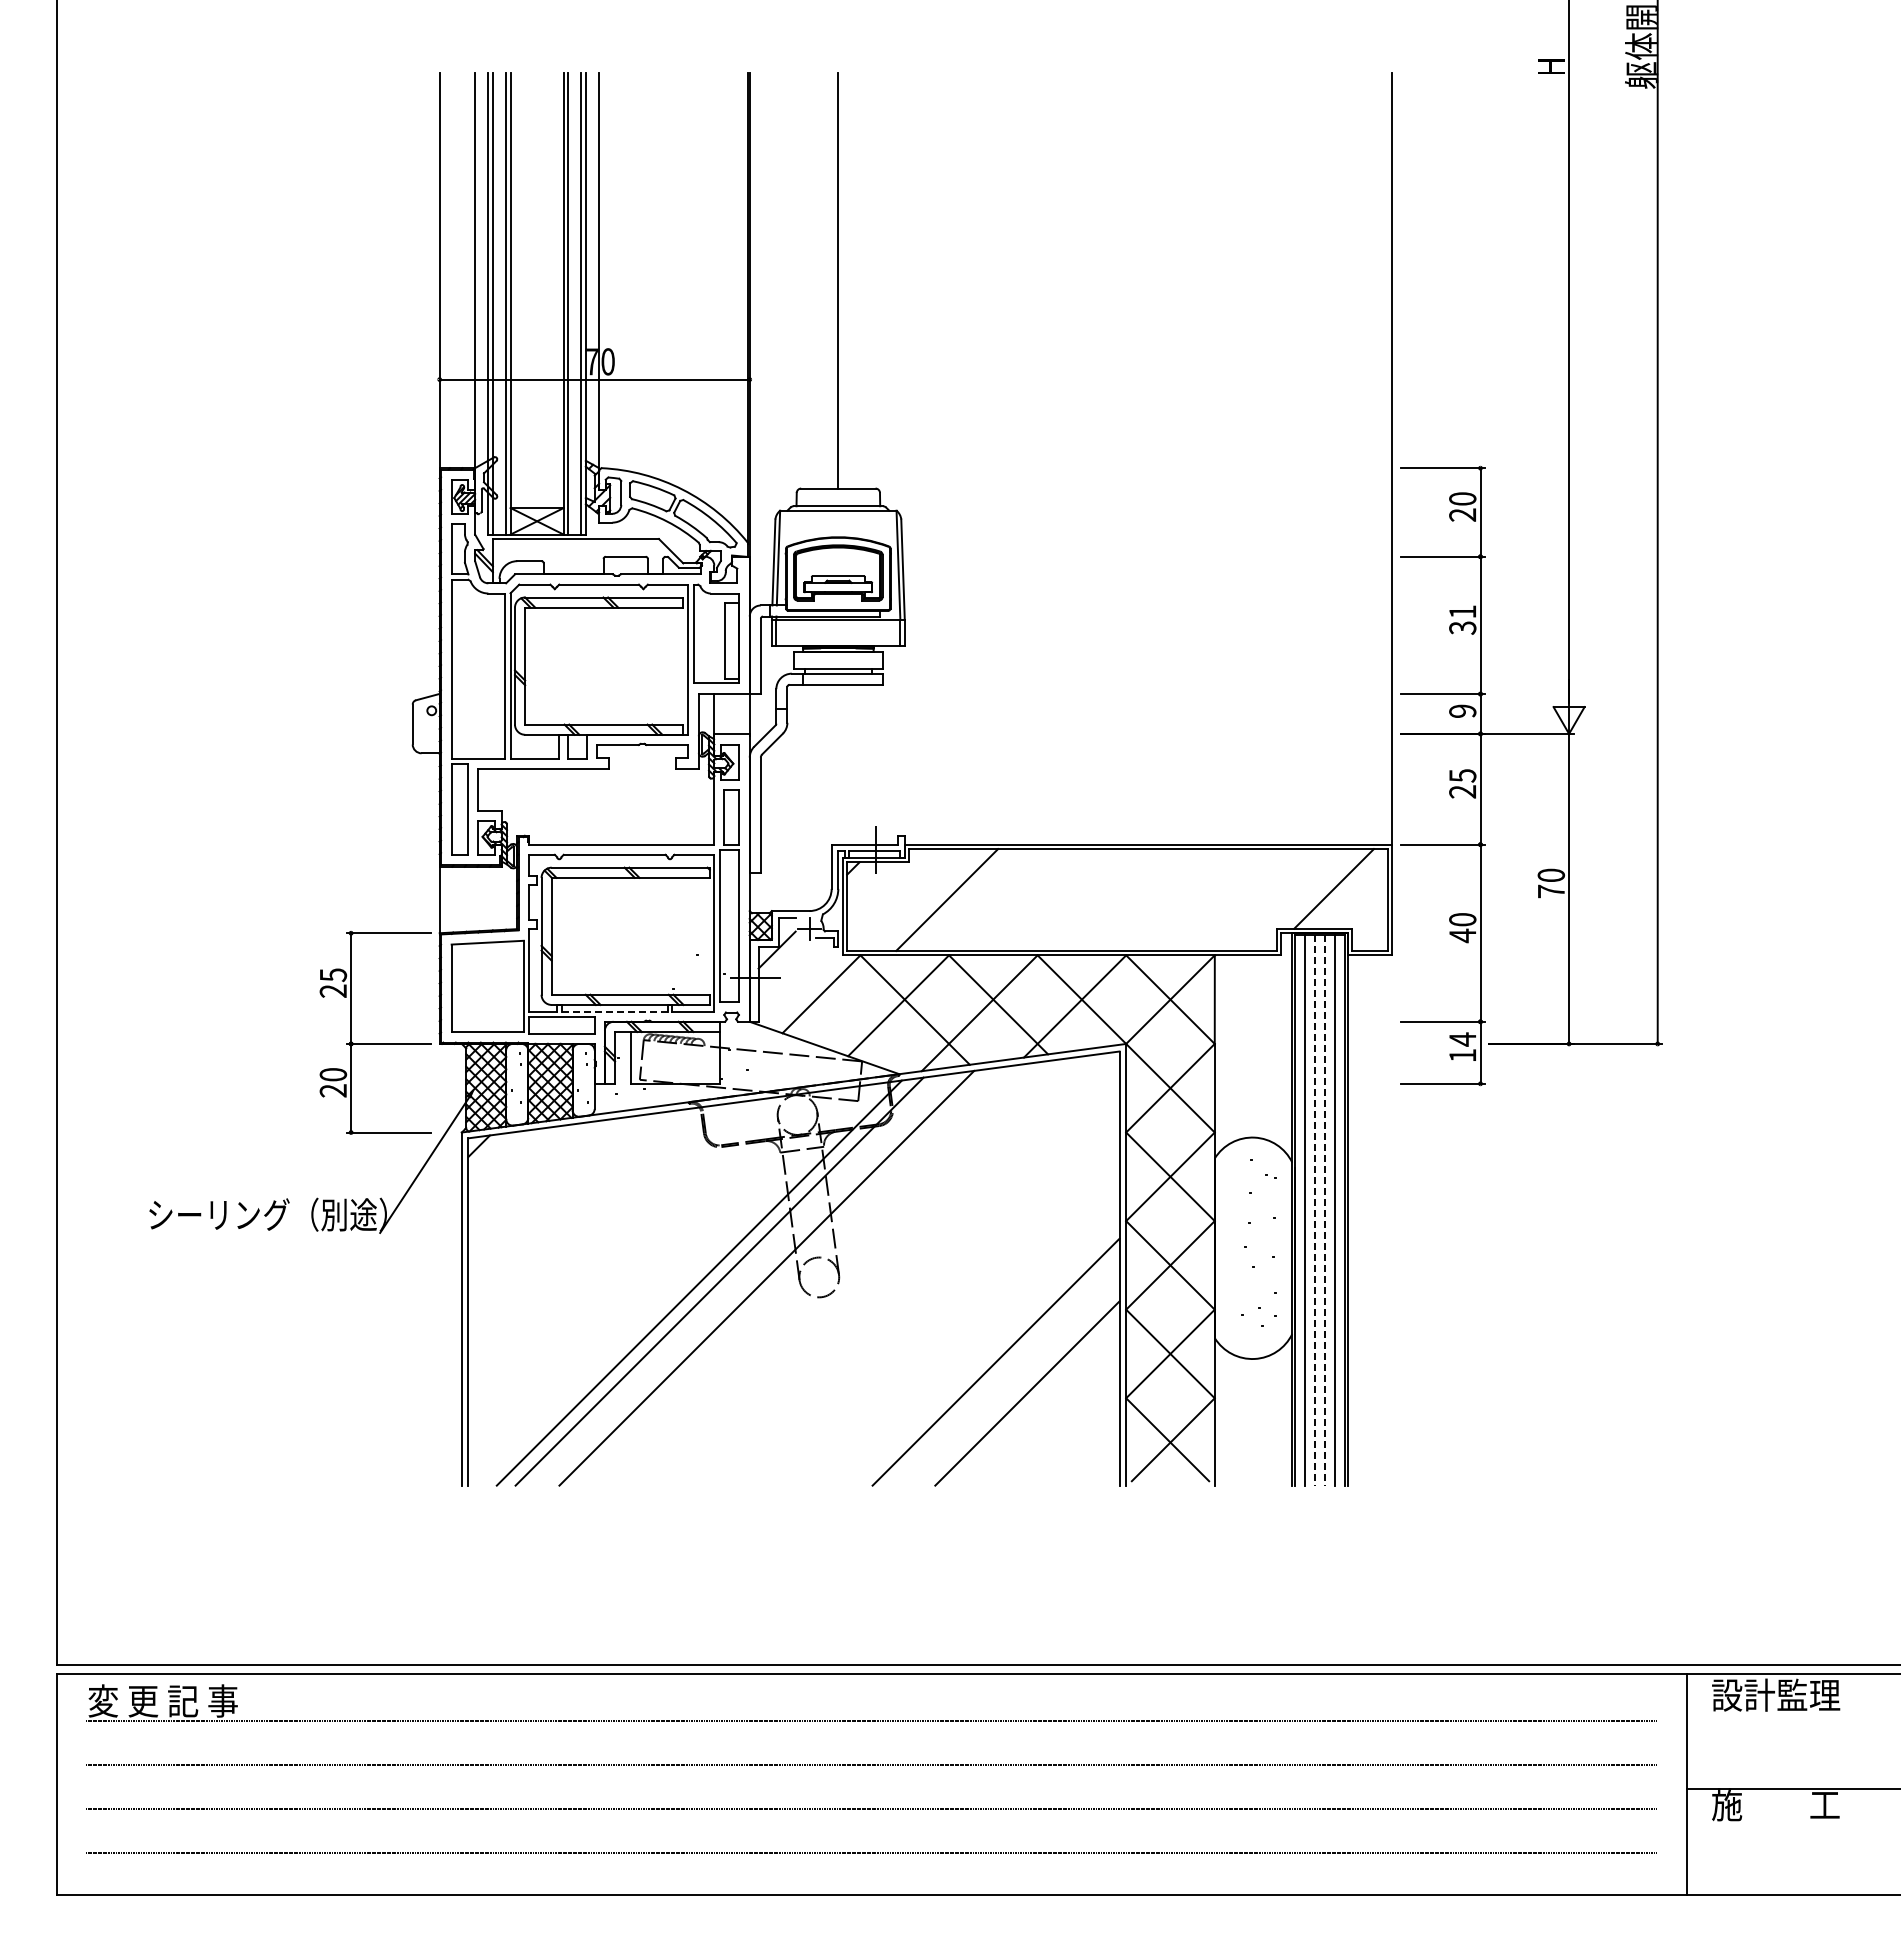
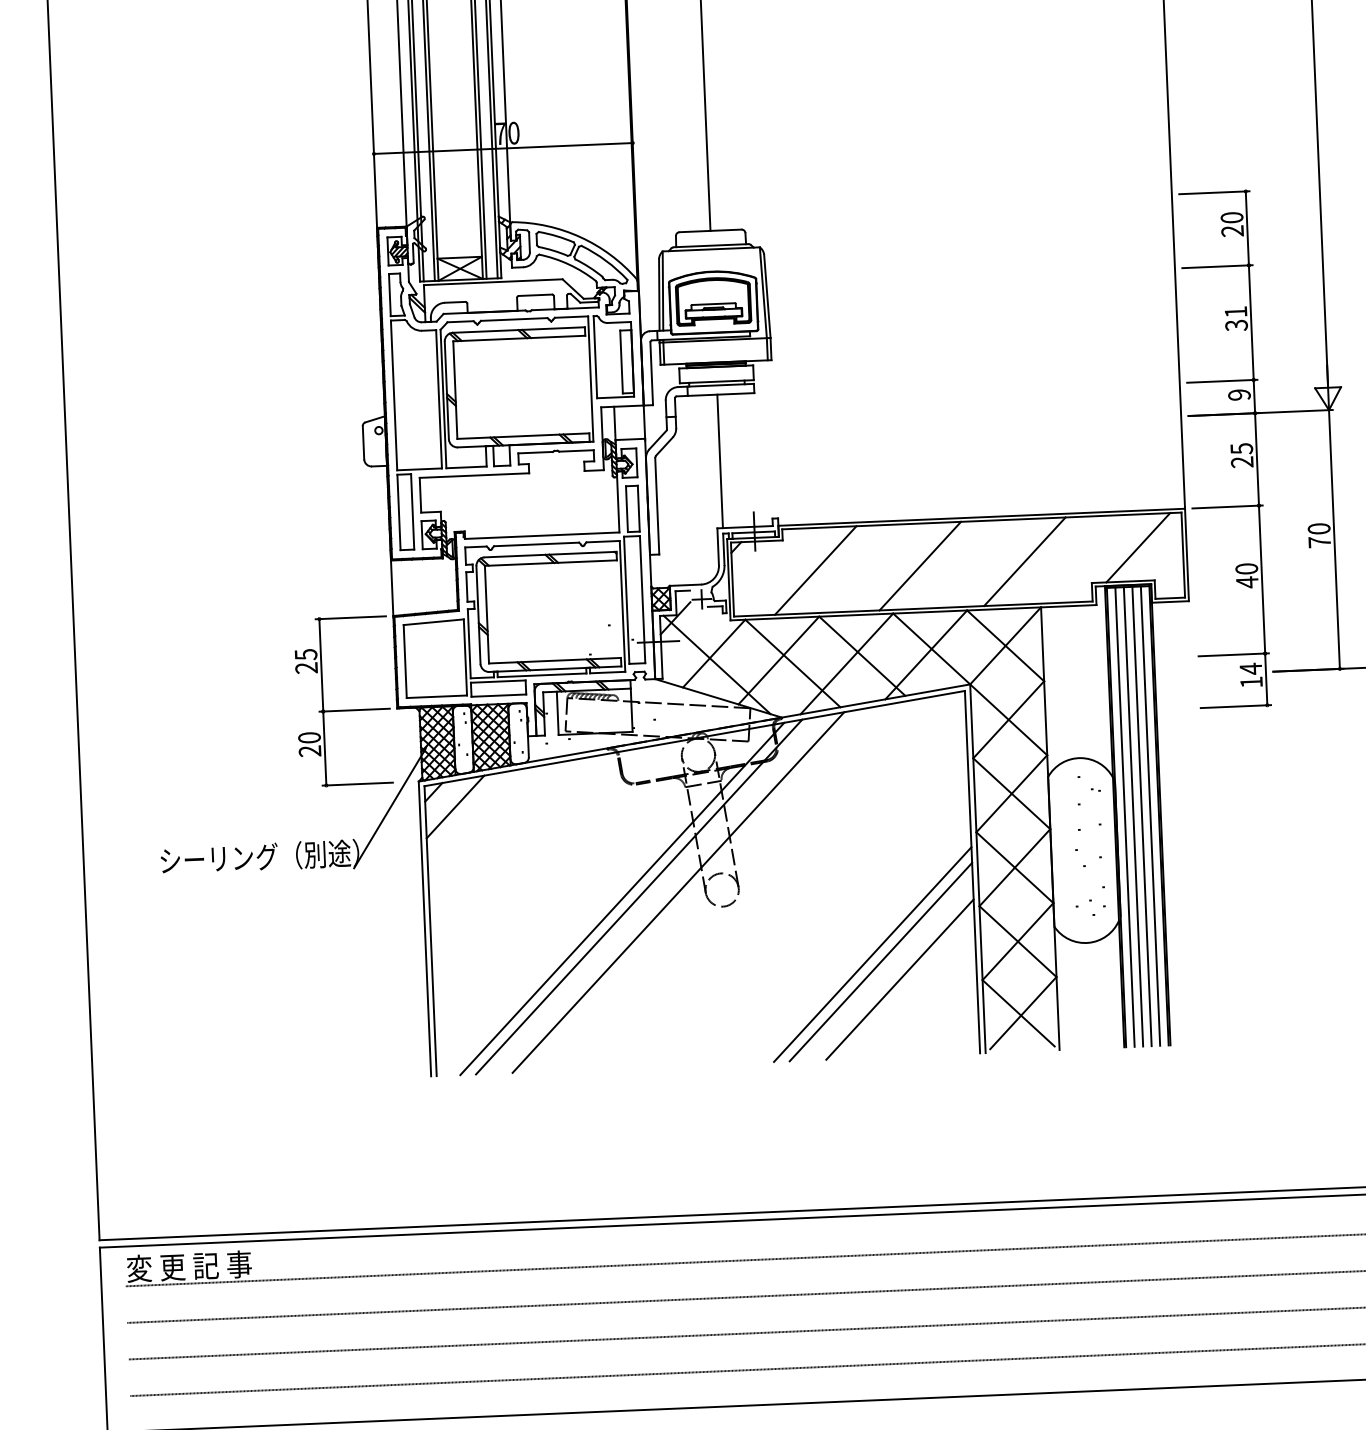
line: (838, 764) -> (720, 461), added
line: (1072, 899) -> (920, 565), added
line: (1197, 899) -> (1024, 561), added
line: (824, 1007) -> (717, 664), added
line: (614, 1011) -> (541, 675), dashed -> solid
line: (504, 1164) -> (455, 806), added
line: (1314, 1211) -> (1133, 817), dashed -> solid
line: (1325, 1211) -> (1142, 817), dashed -> solid
line: (1005, 1371) -> (880, 962), added

